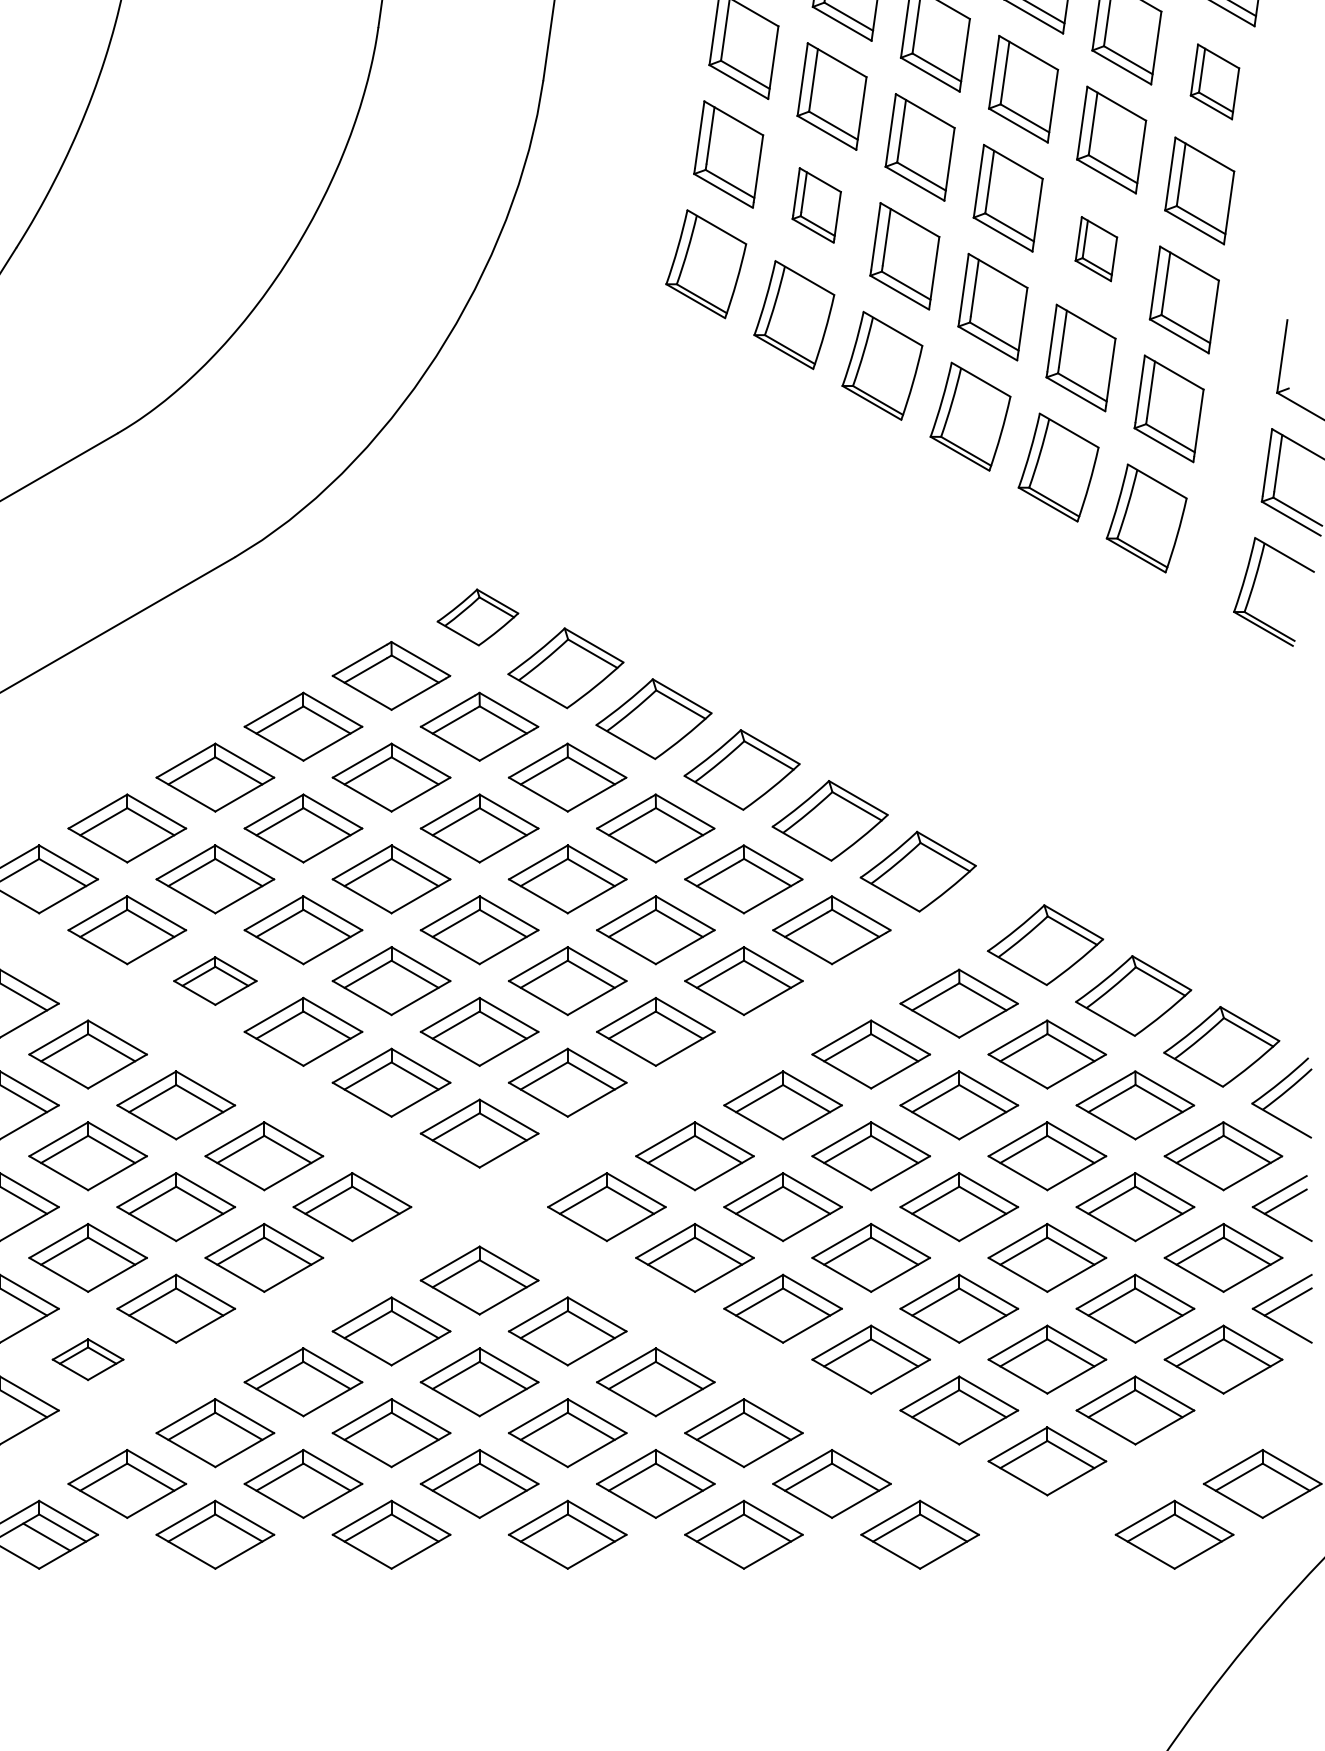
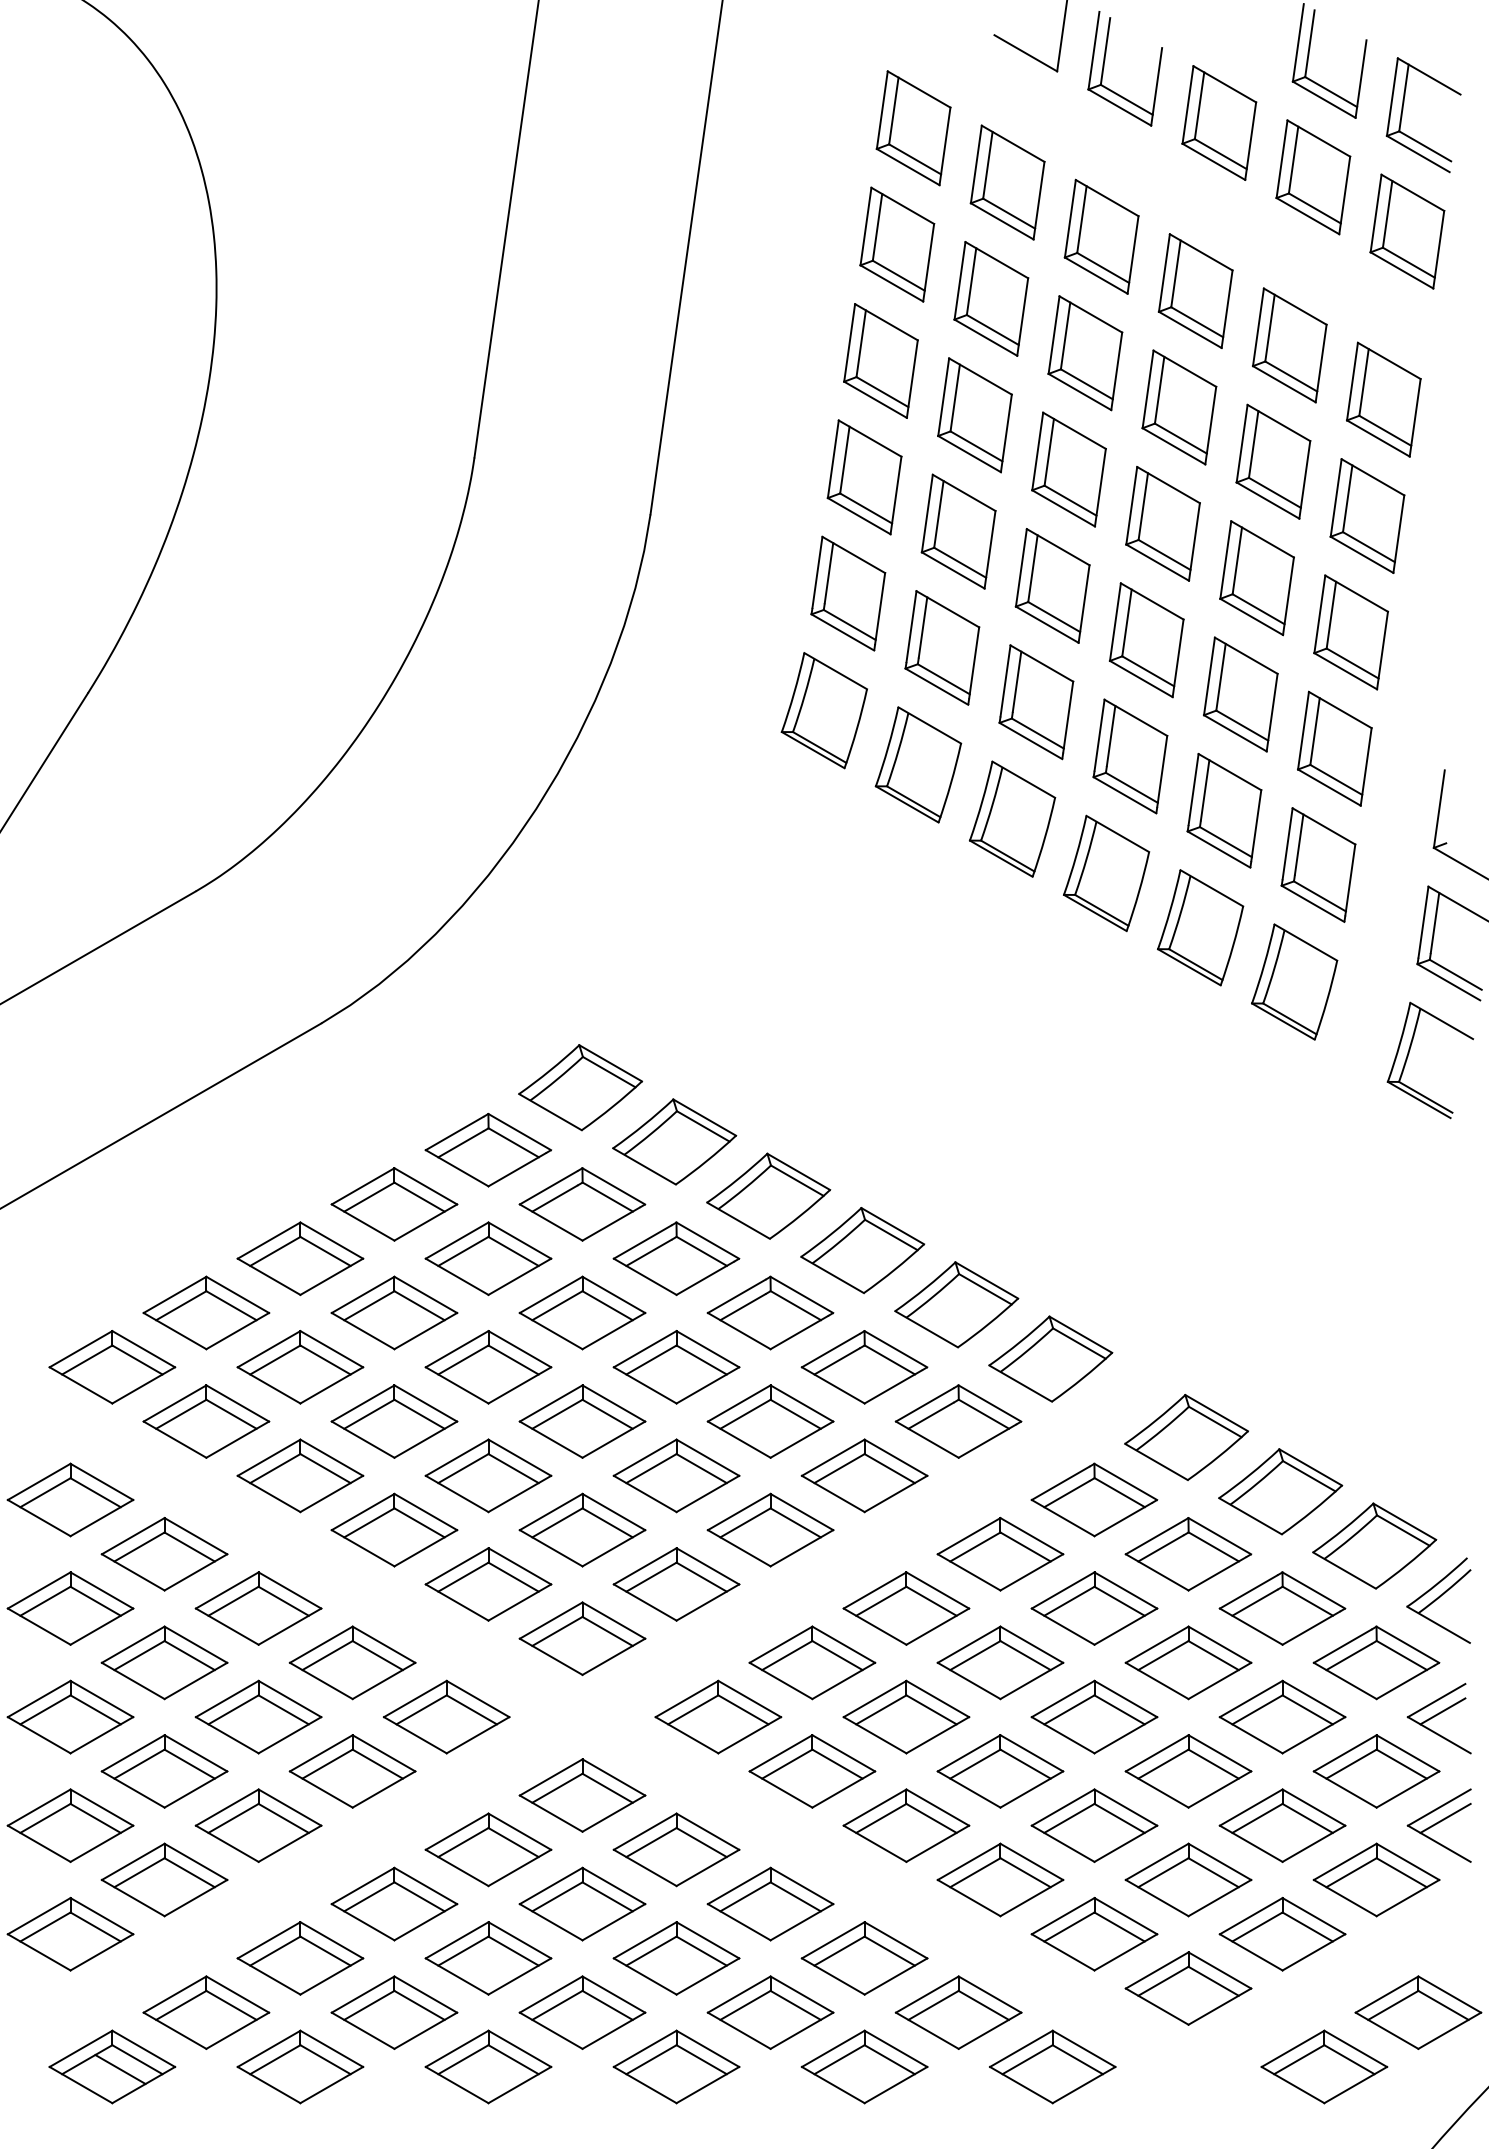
part: (1215, 81) -> (1367, 515), size x1.43
part: (816, 205) -> (942, 647), size x1.43
part: (1096, 249) -> (1240, 694), size x1.67
part: (477, 617) -> (580, 1087), size x1.43
part: (215, 980) -> (300, 1475), size x1.43
part: (88, 1359) -> (164, 1879), size x1.67

